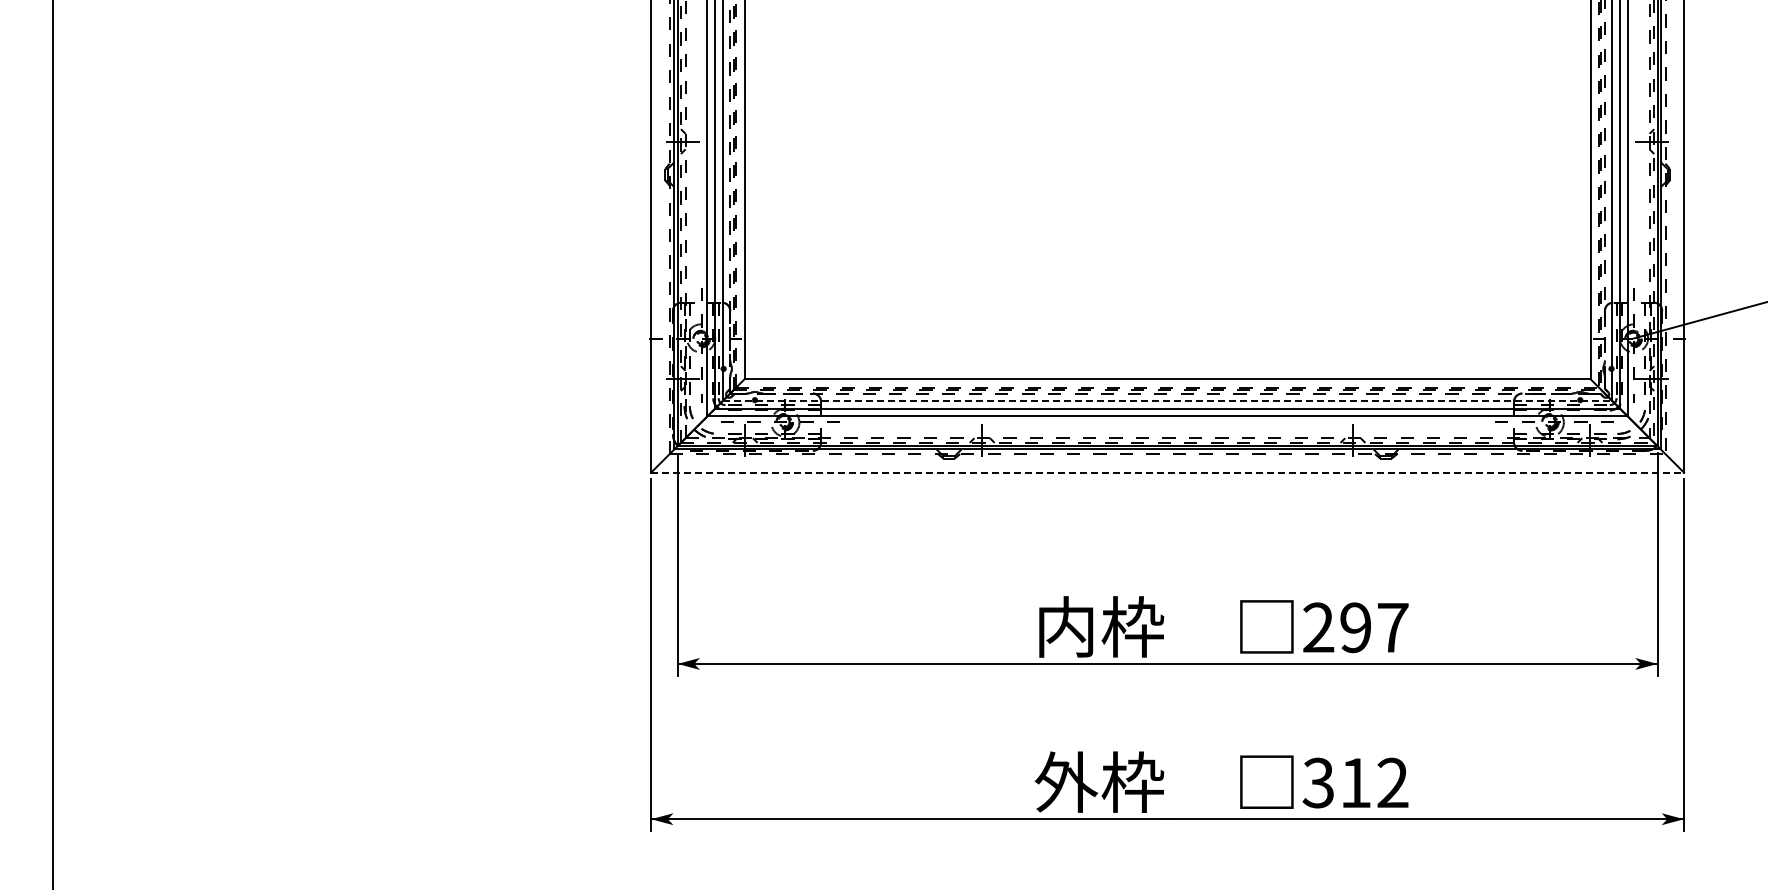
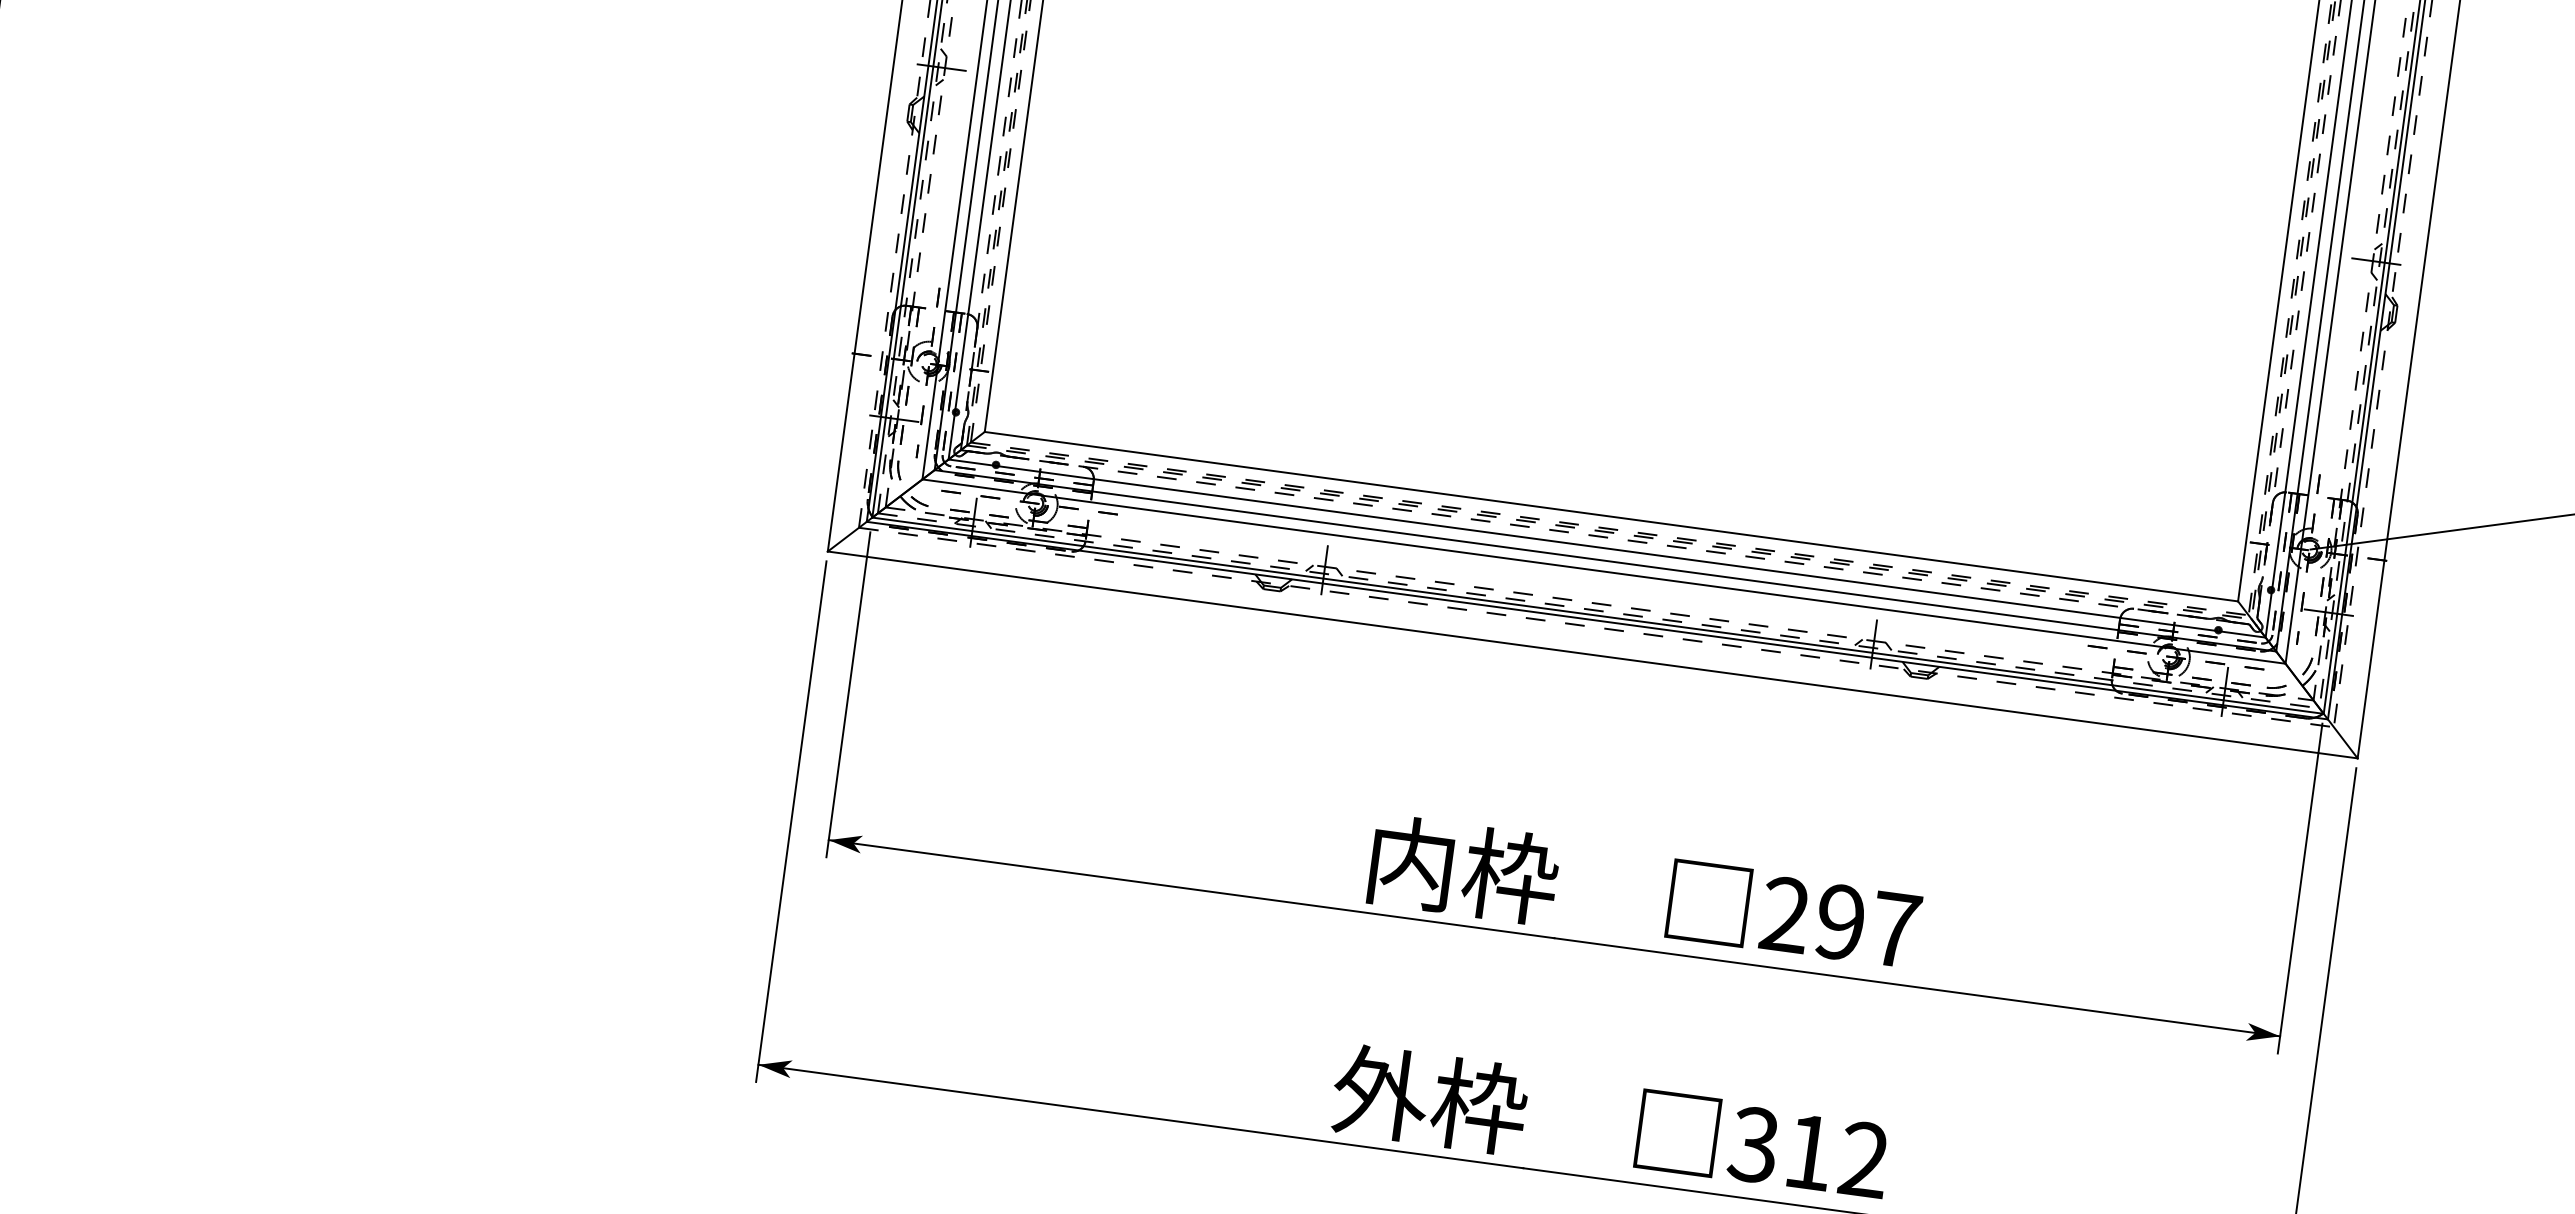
line: (1167, 400) -> (1607, 548), dashed -> solid
line: (1168, 472) -> (1594, 654), dashed -> solid

